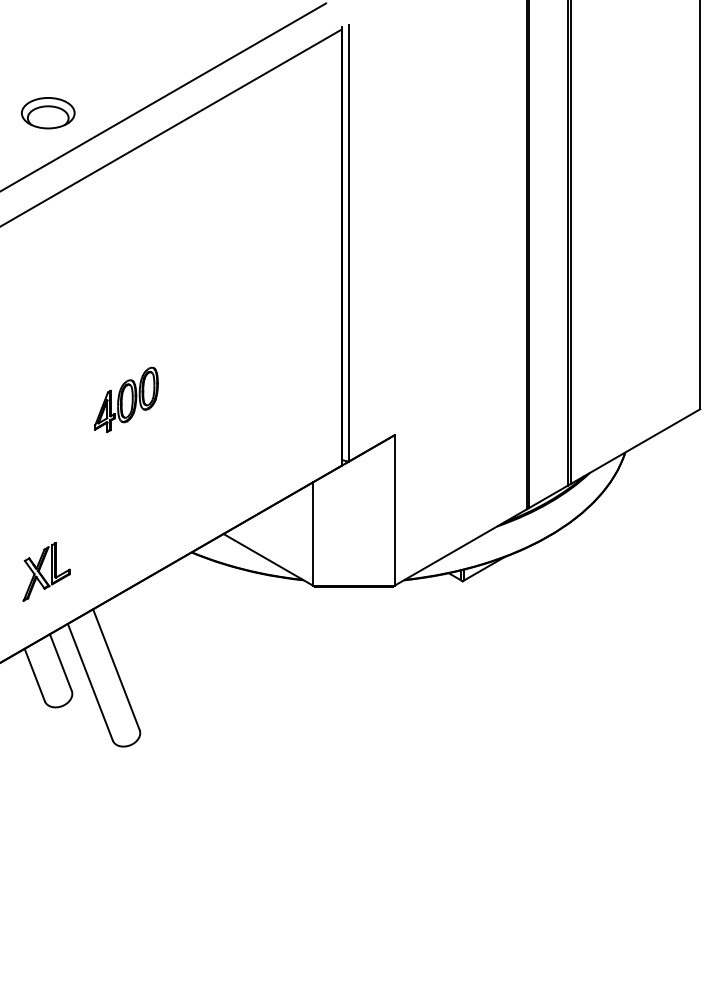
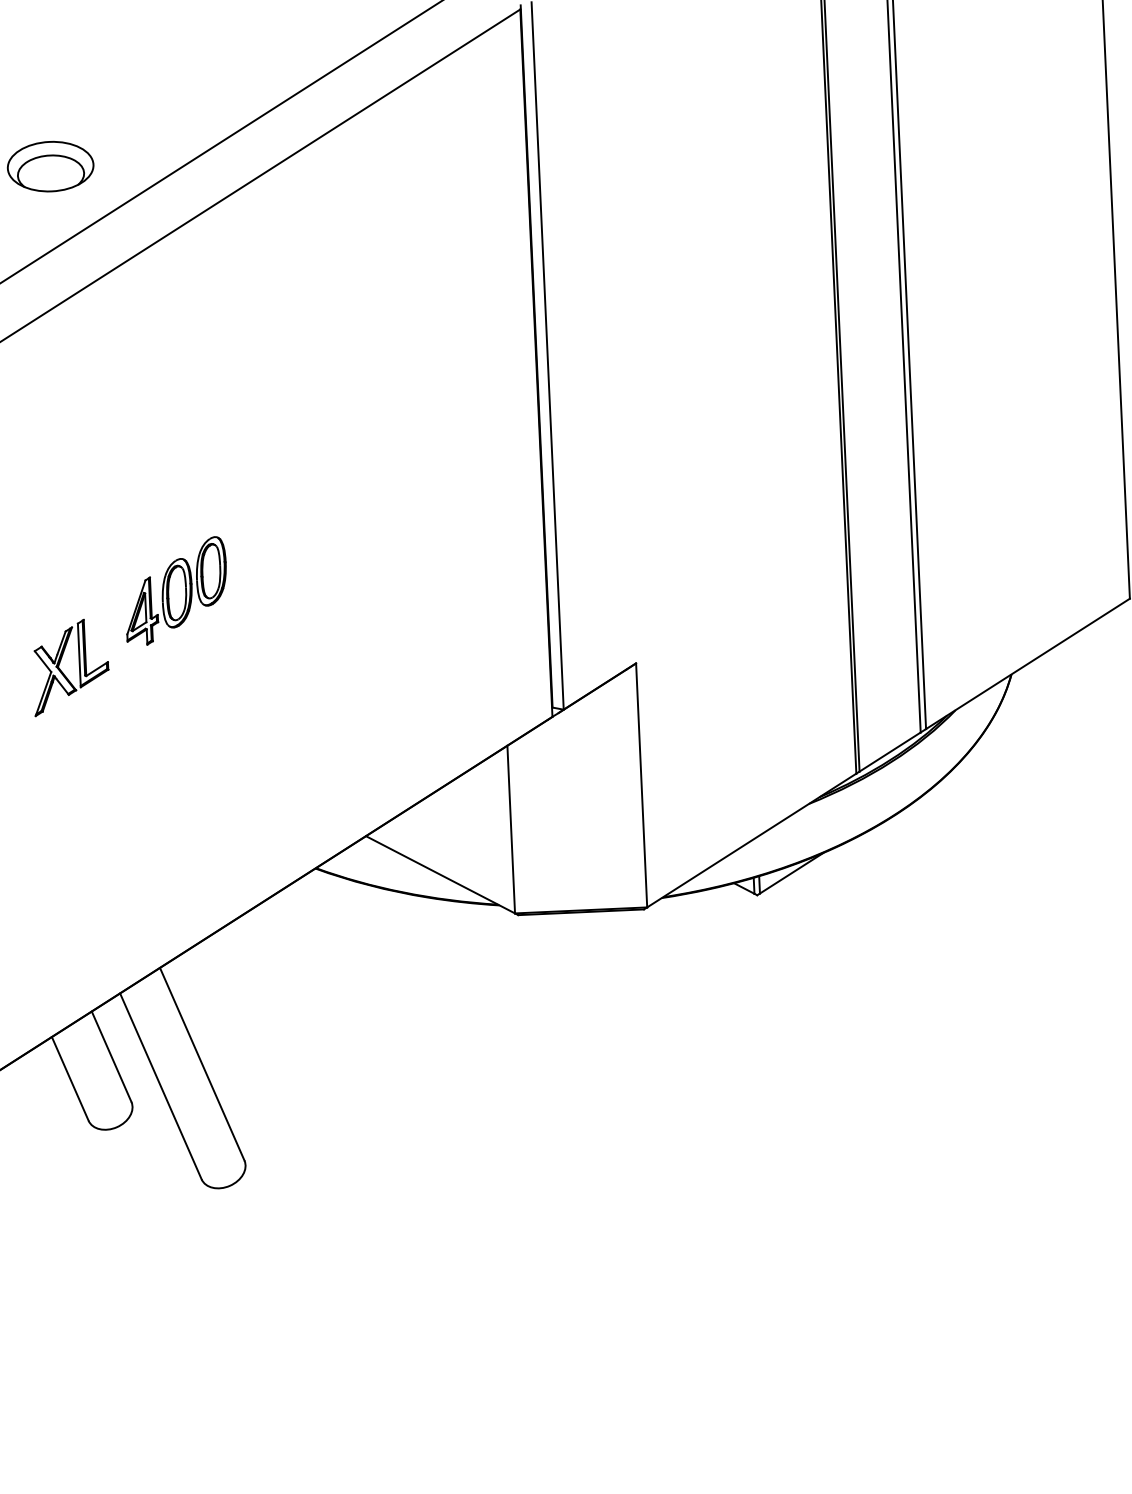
part: (126, 399) -> (175, 590), moved
part: (46, 571) -> (70, 666), moved

